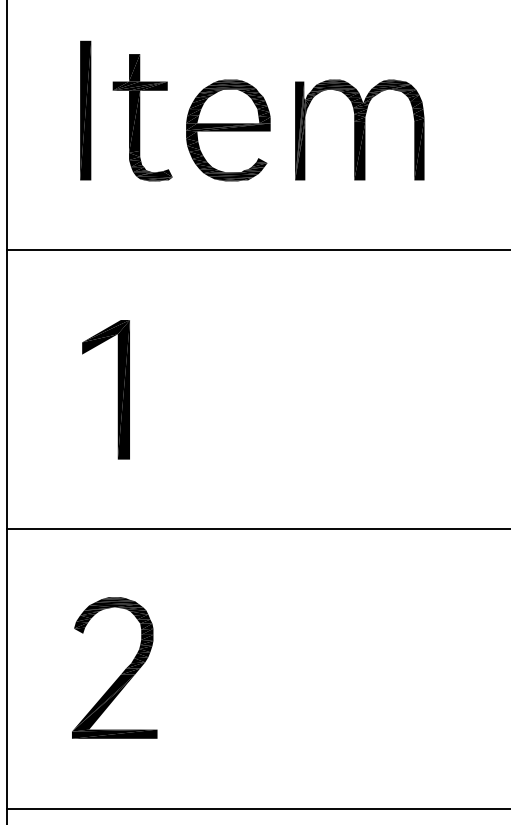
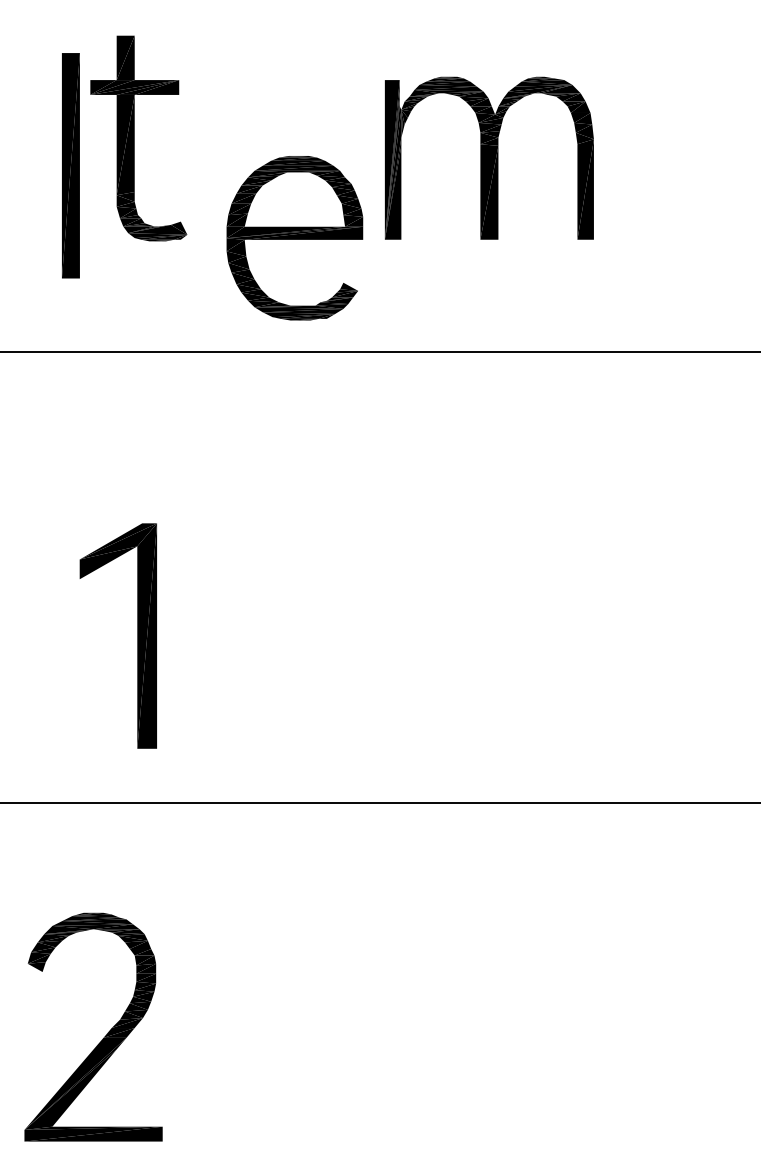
part: (85, 110) -> (70, 165), moved
part: (228, 130) -> (295, 238), moved
part: (117, 389) -> (136, 635), moved

